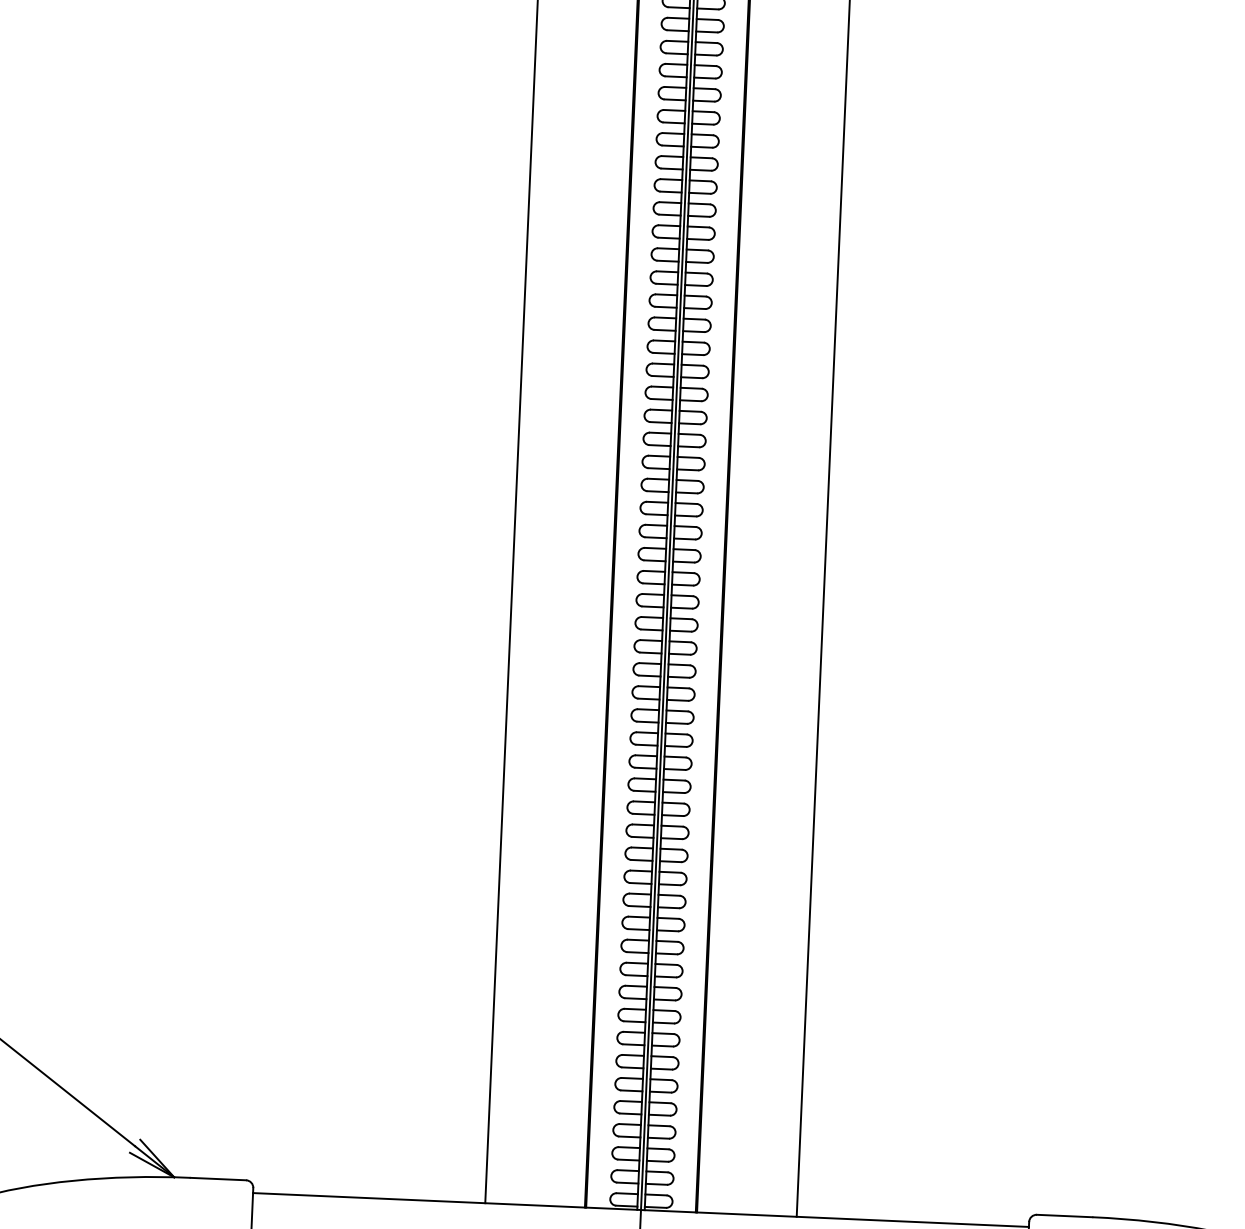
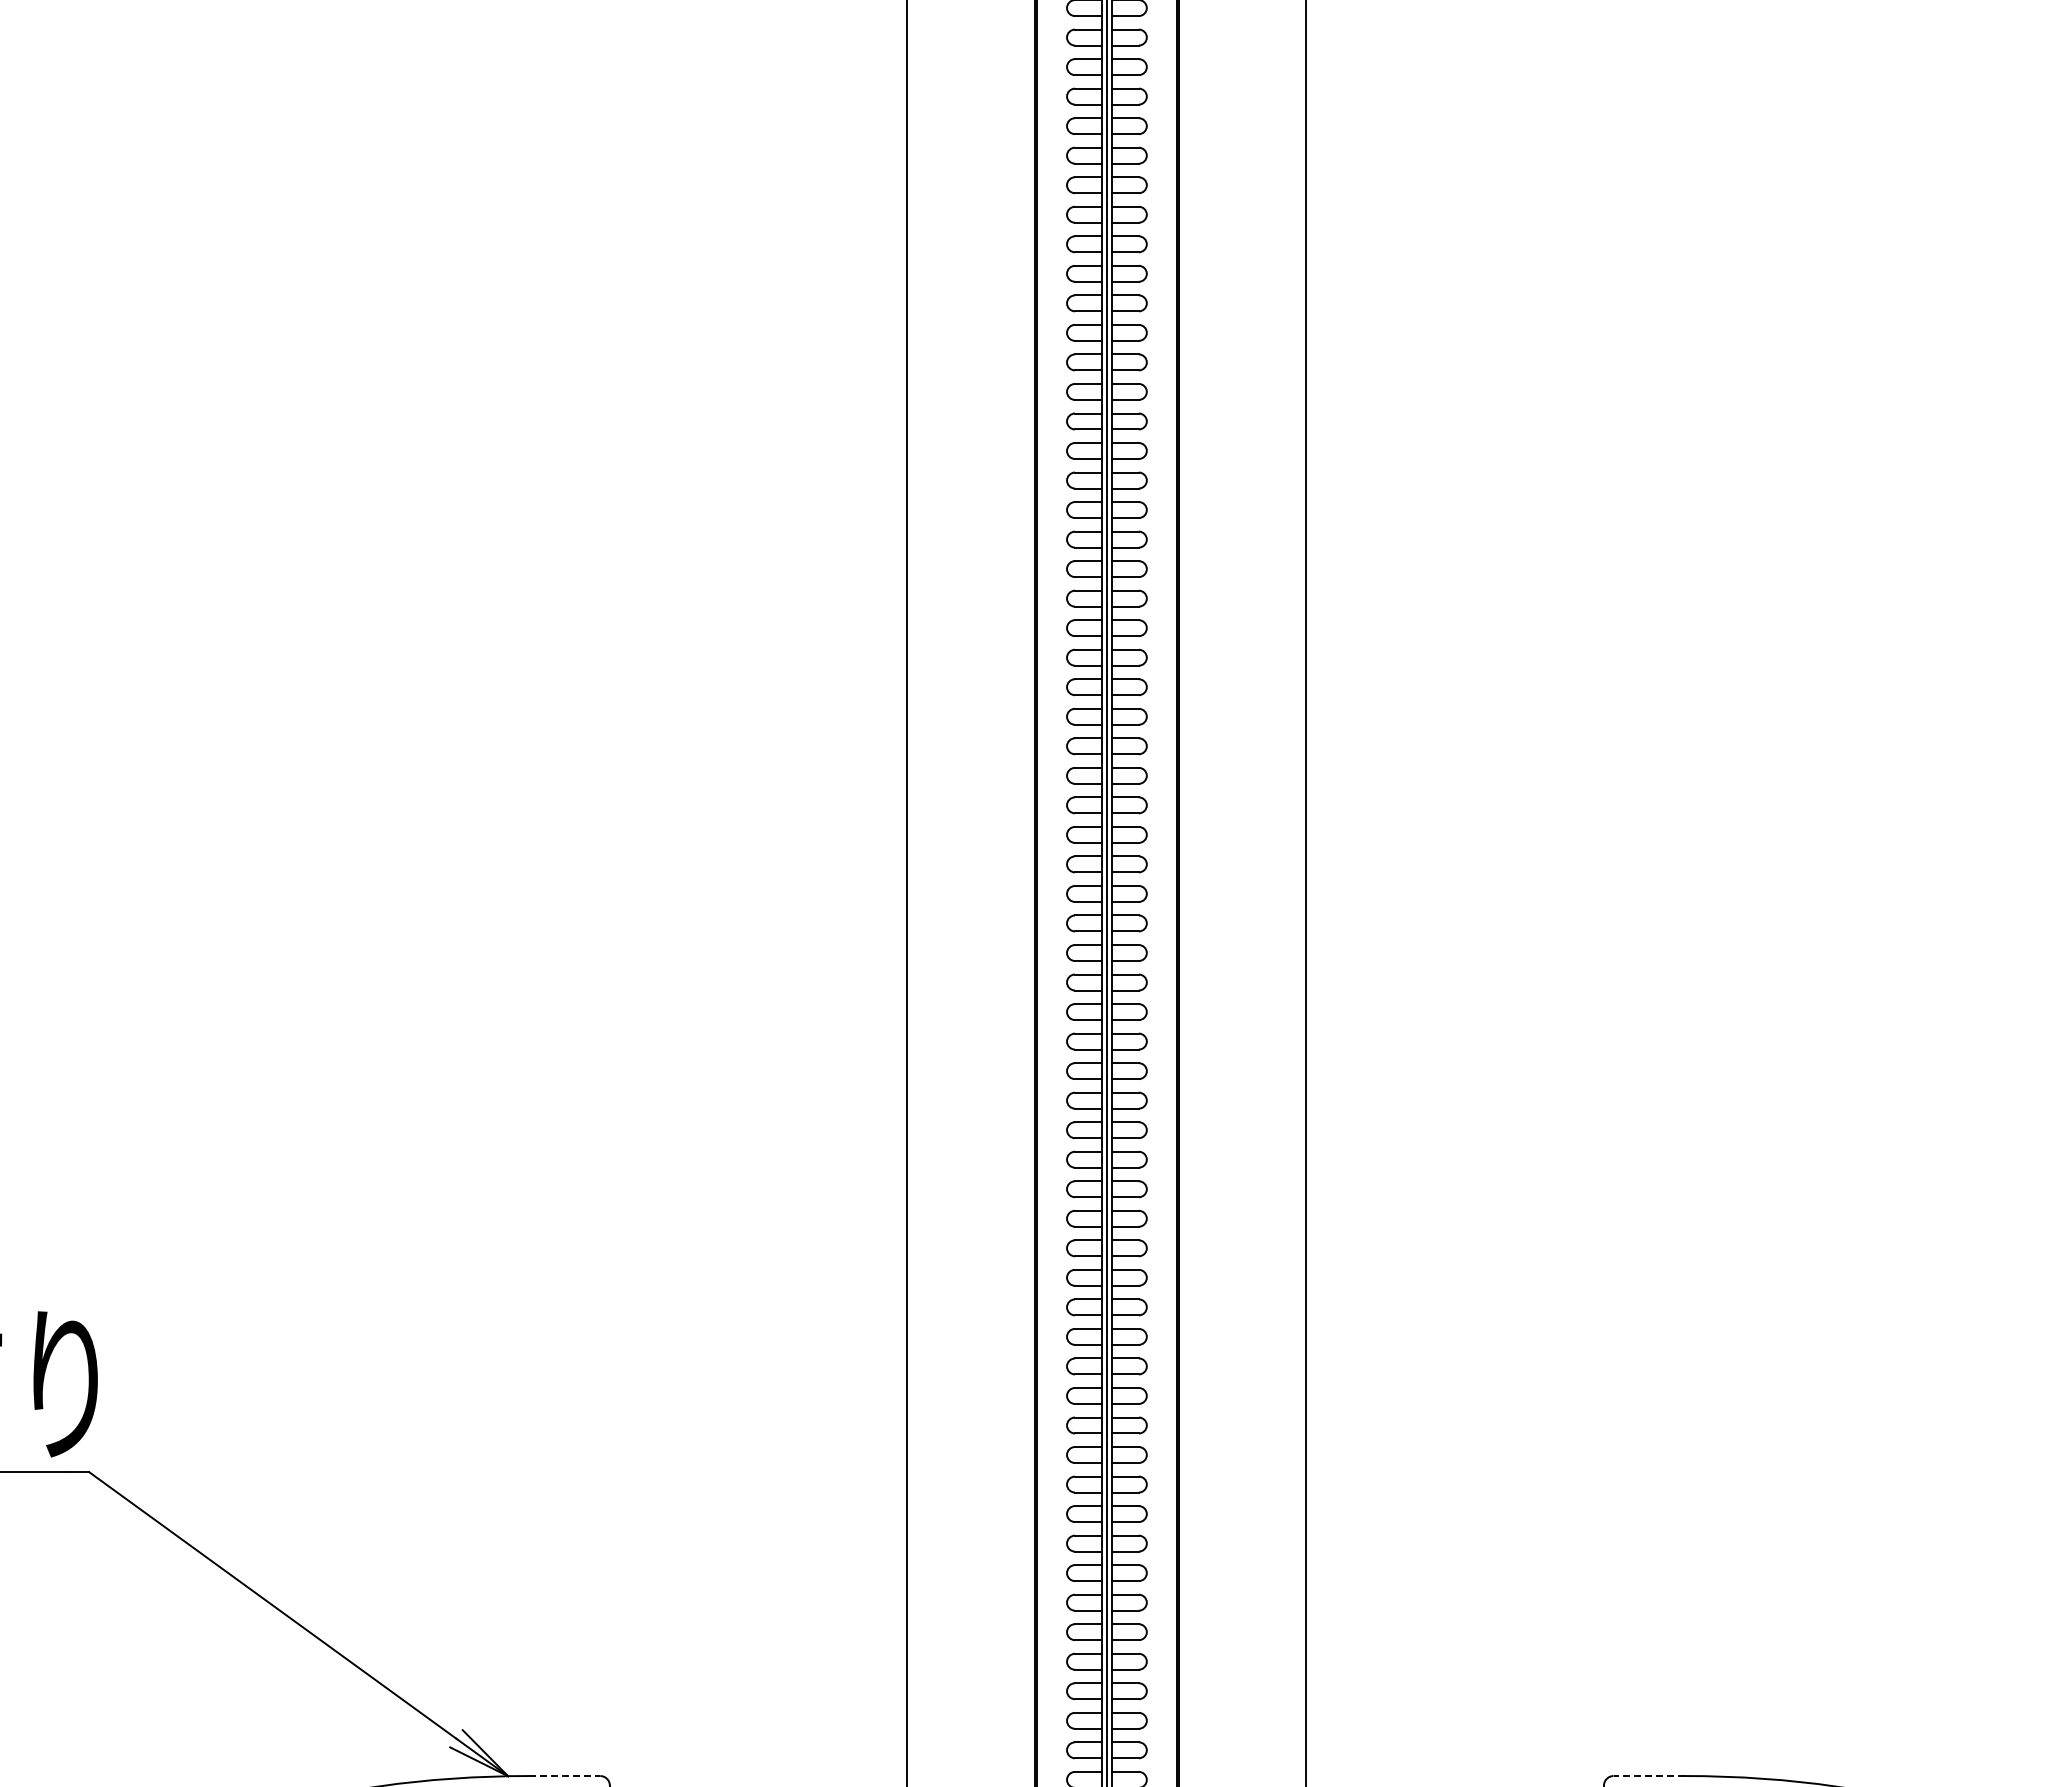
line: (218, 1179) -> (564, 1776), solid -> dashed
line: (1064, 1216) -> (1648, 1776), solid -> dashed

